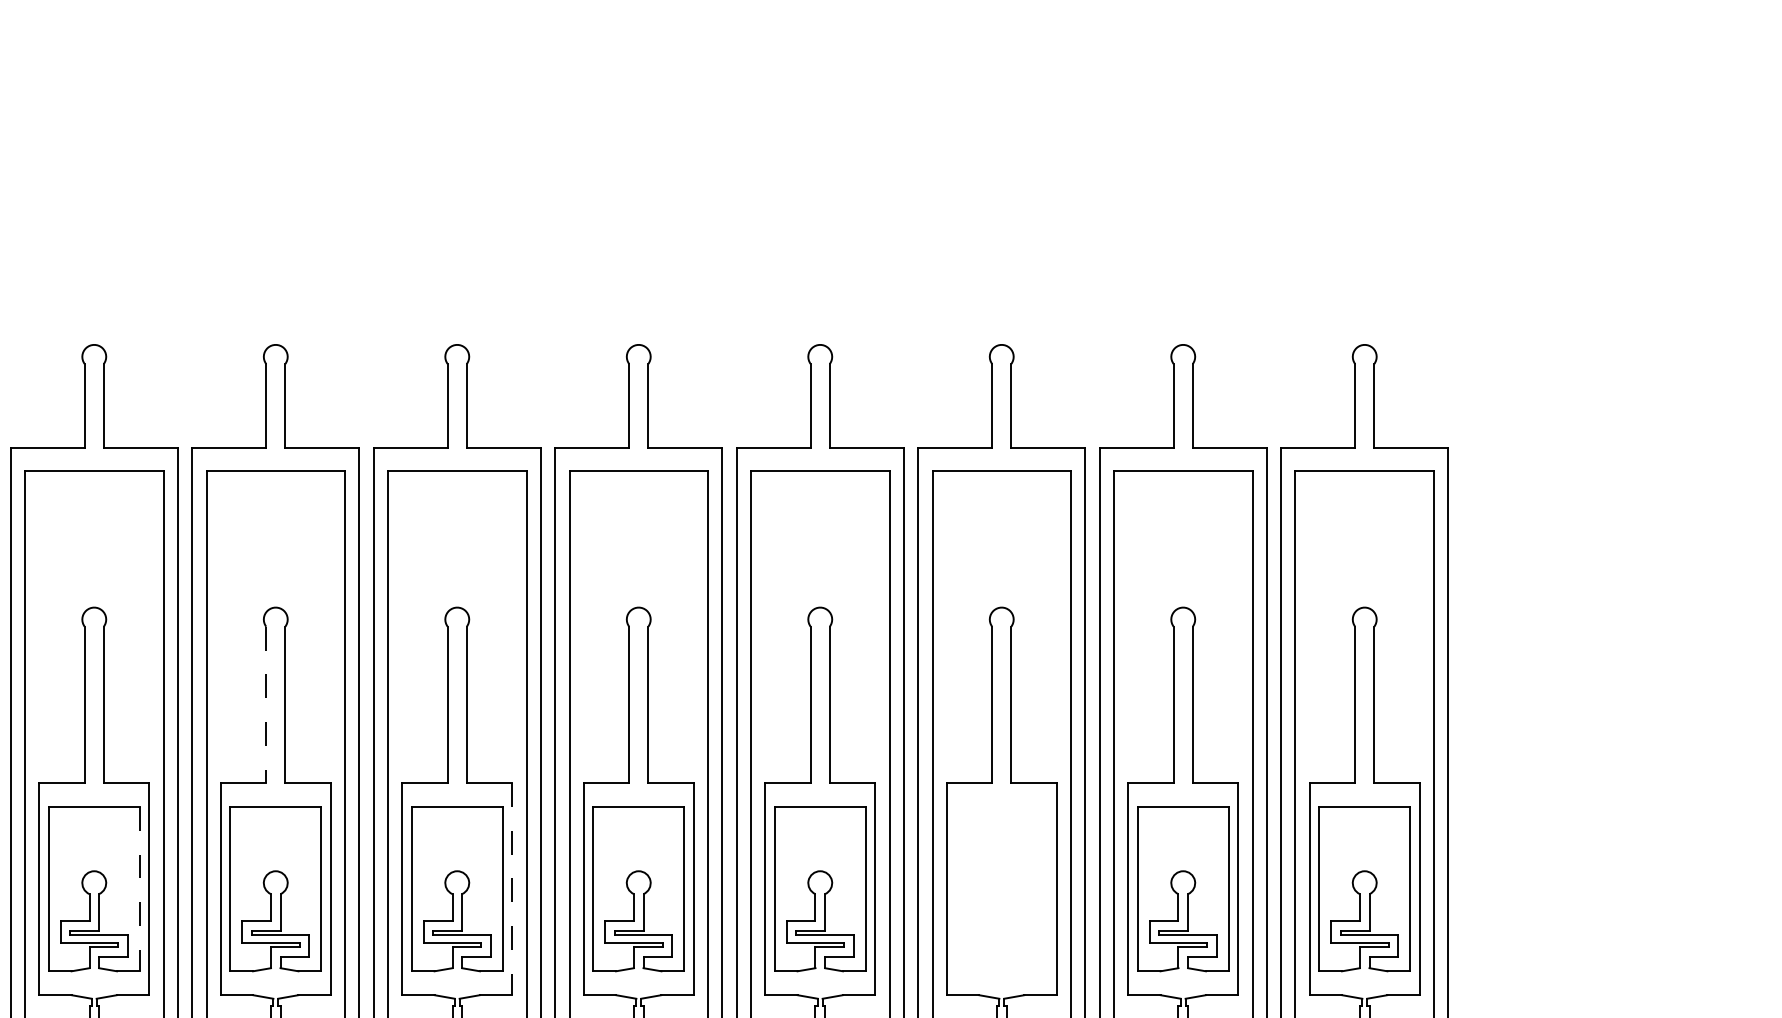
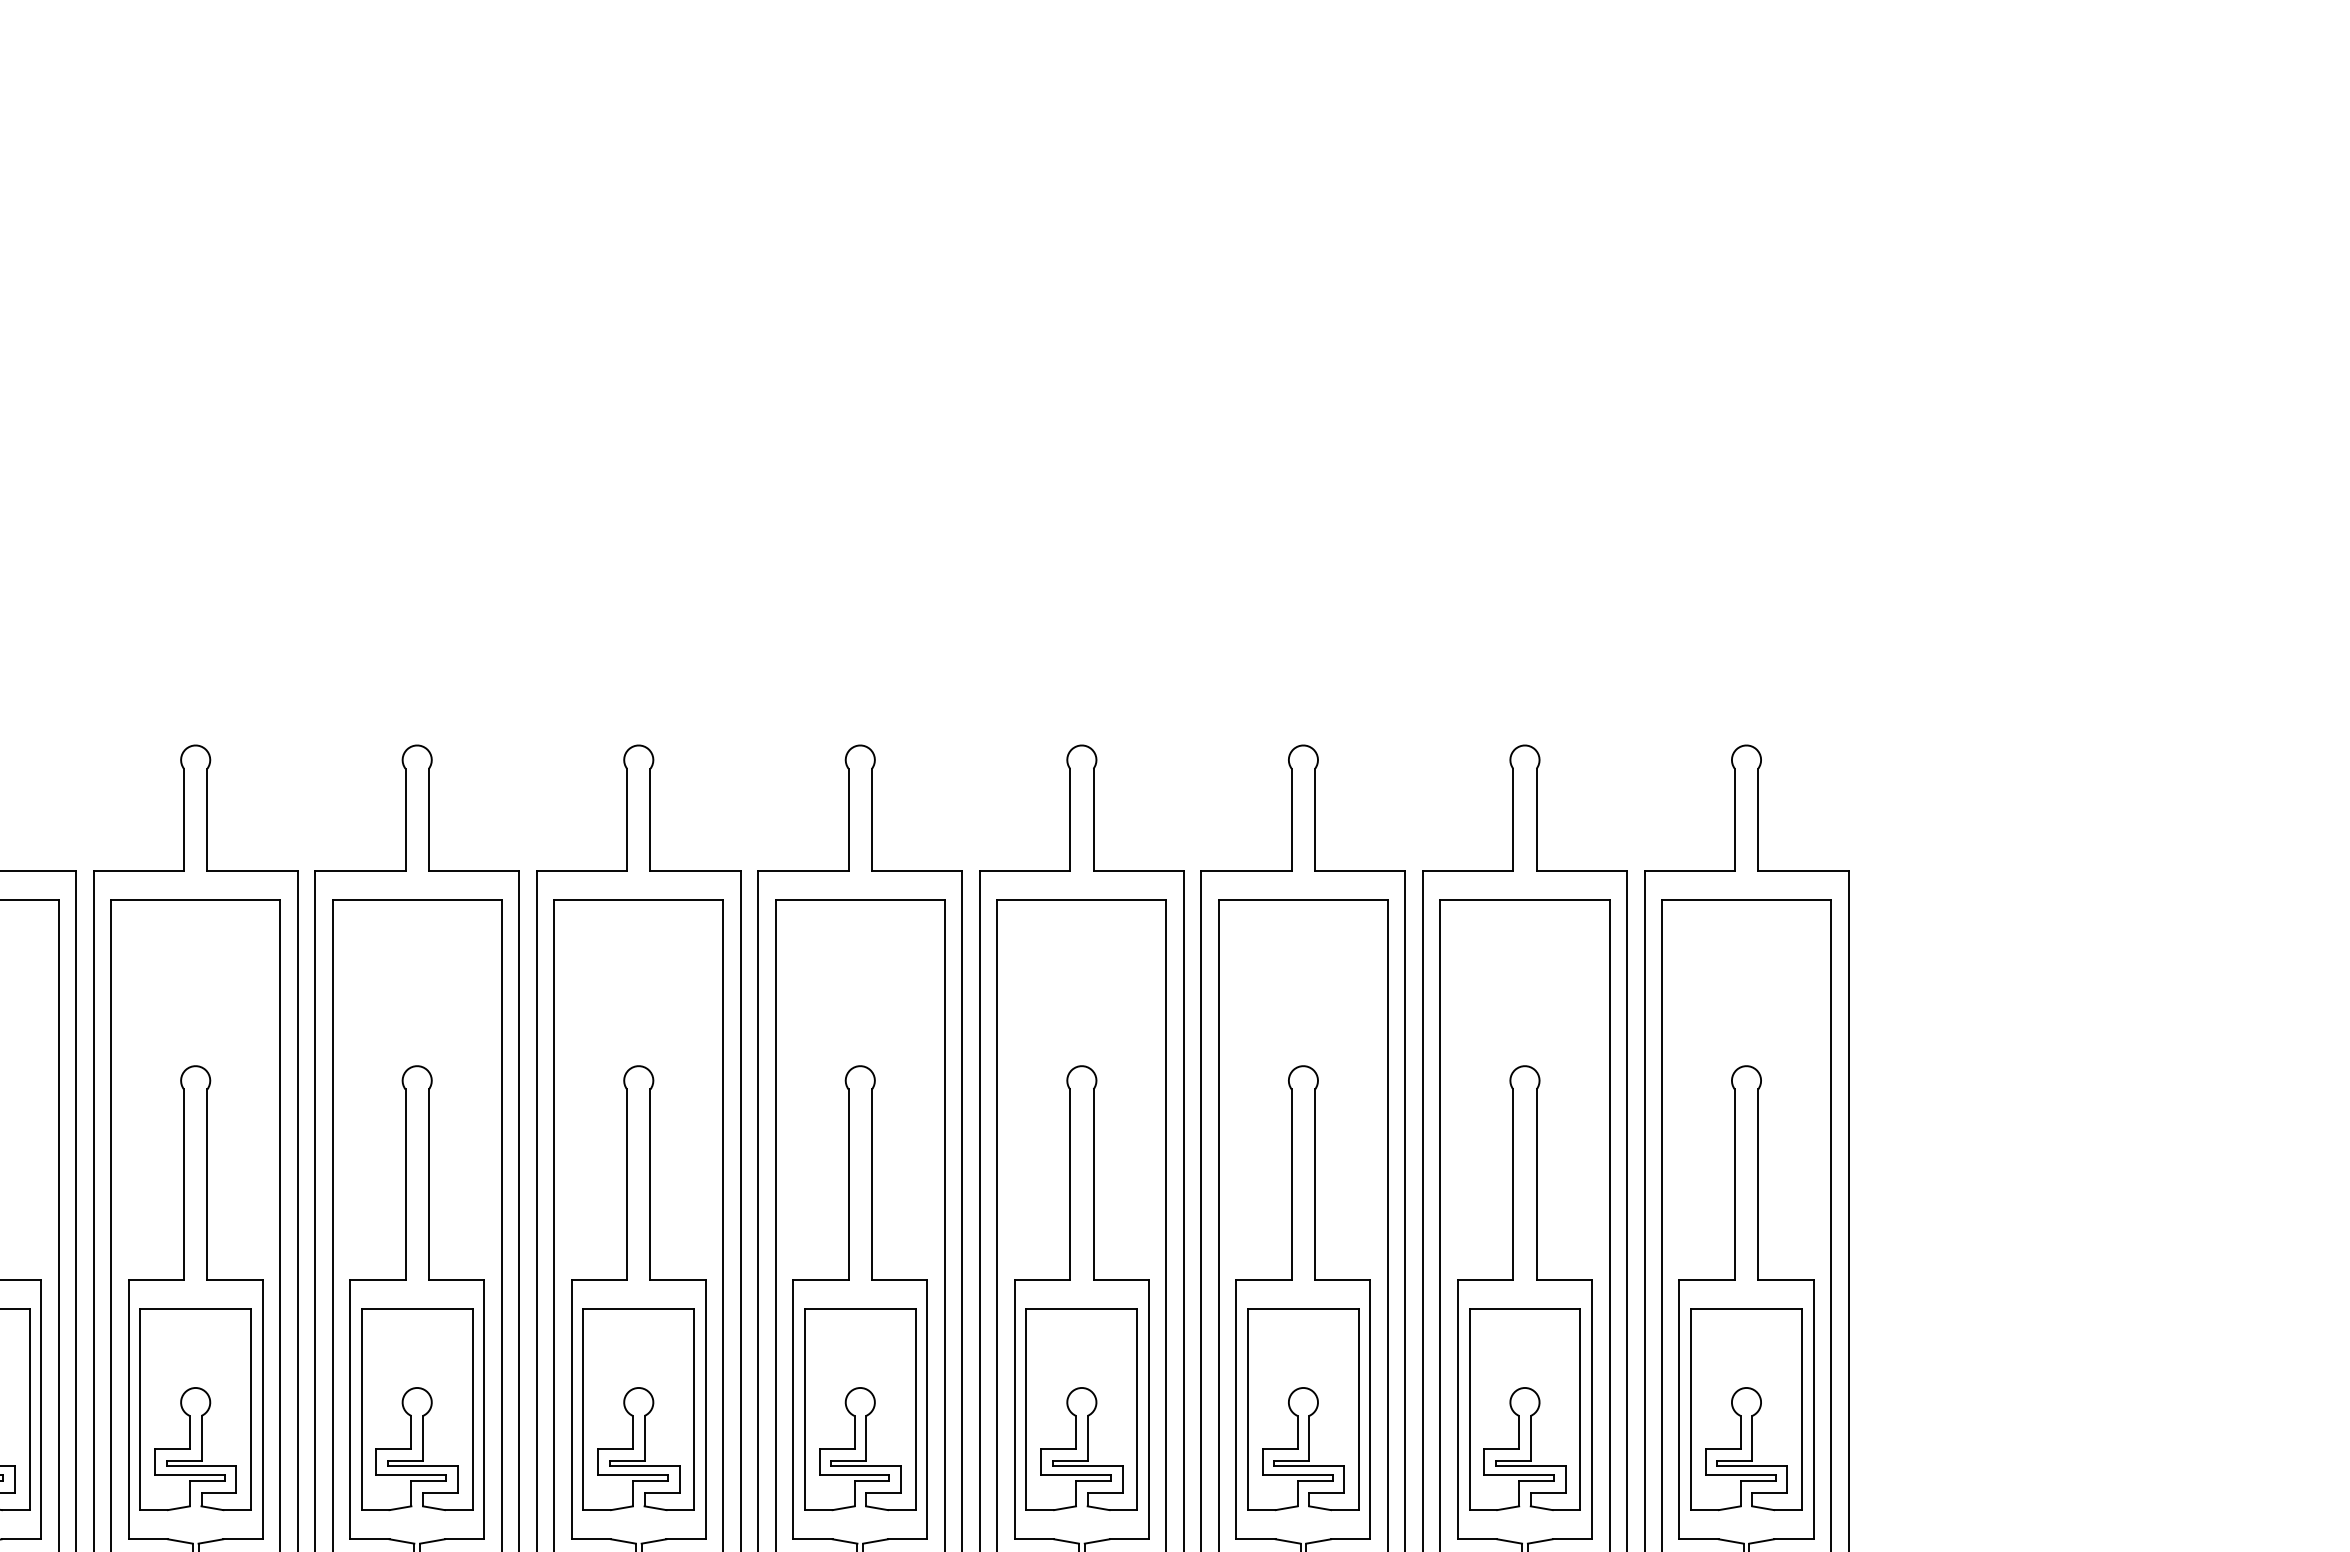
line: (266, 705) -> (405, 1185), dashed -> solid
line: (511, 888) -> (705, 1409), dashed -> solid
line: (140, 889) -> (251, 1410), dashed -> solid
part: (996, 892) -> (1297, 1414), added

